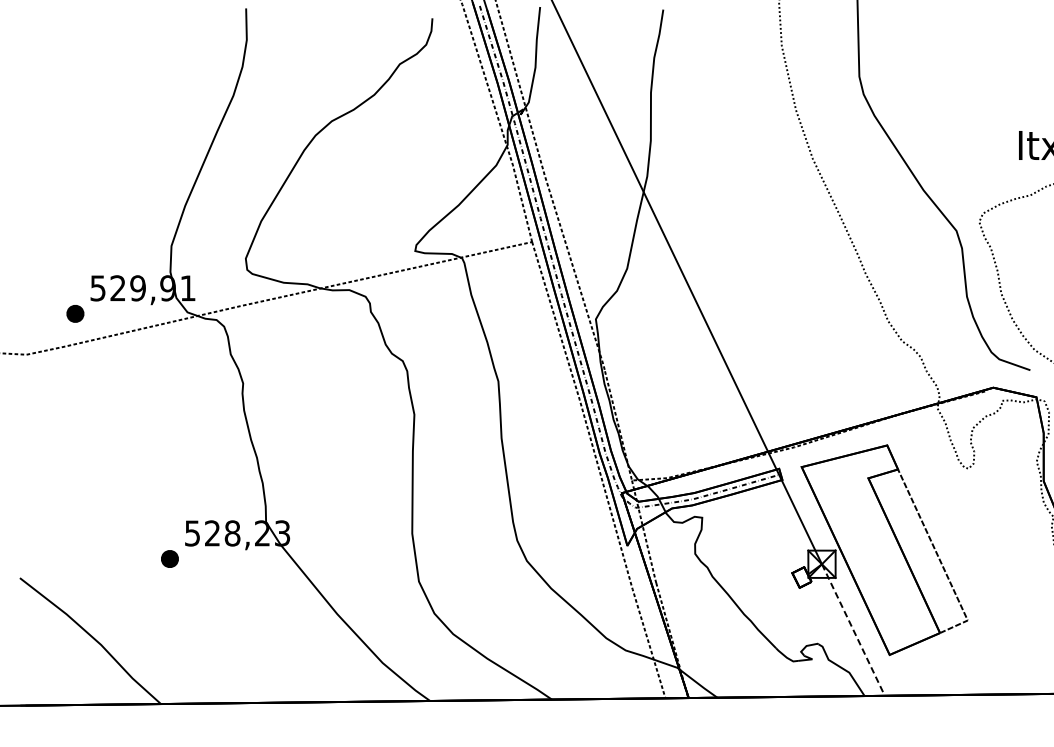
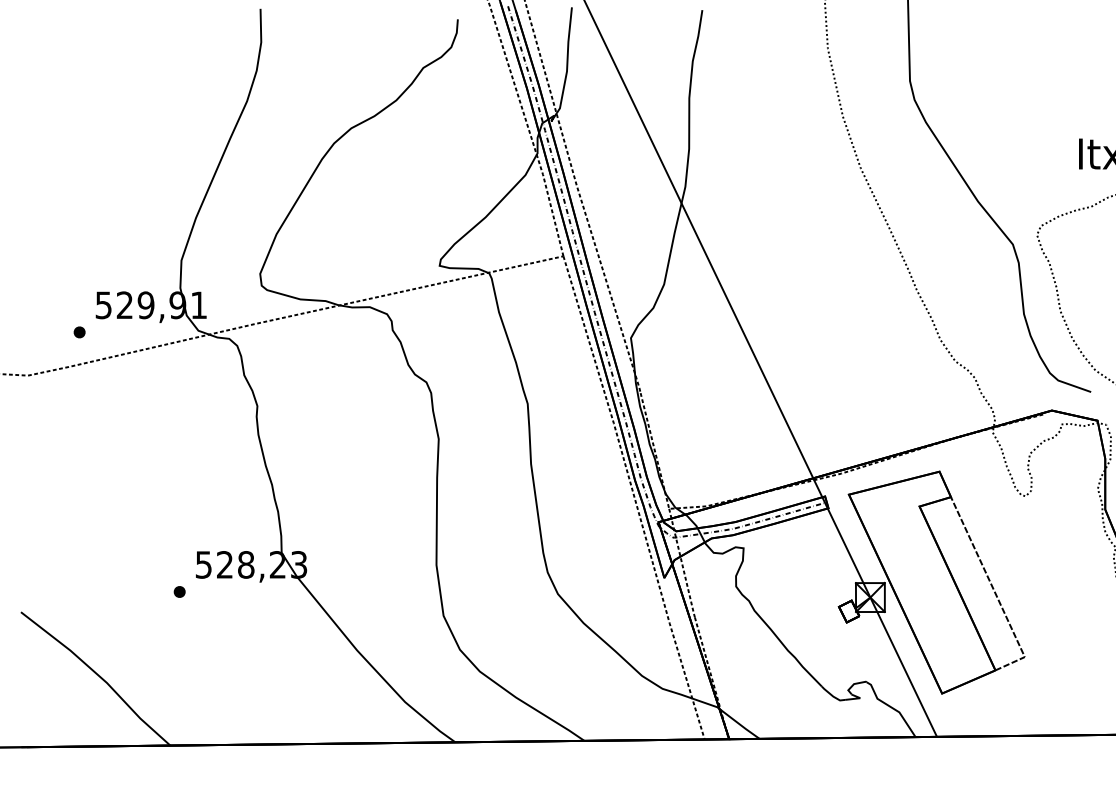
part: (75, 314) -> (79, 332), size x0.62
part: (169, 558) -> (179, 591), size x0.62
line: (853, 630) -> (903, 667), dashed -> solid

